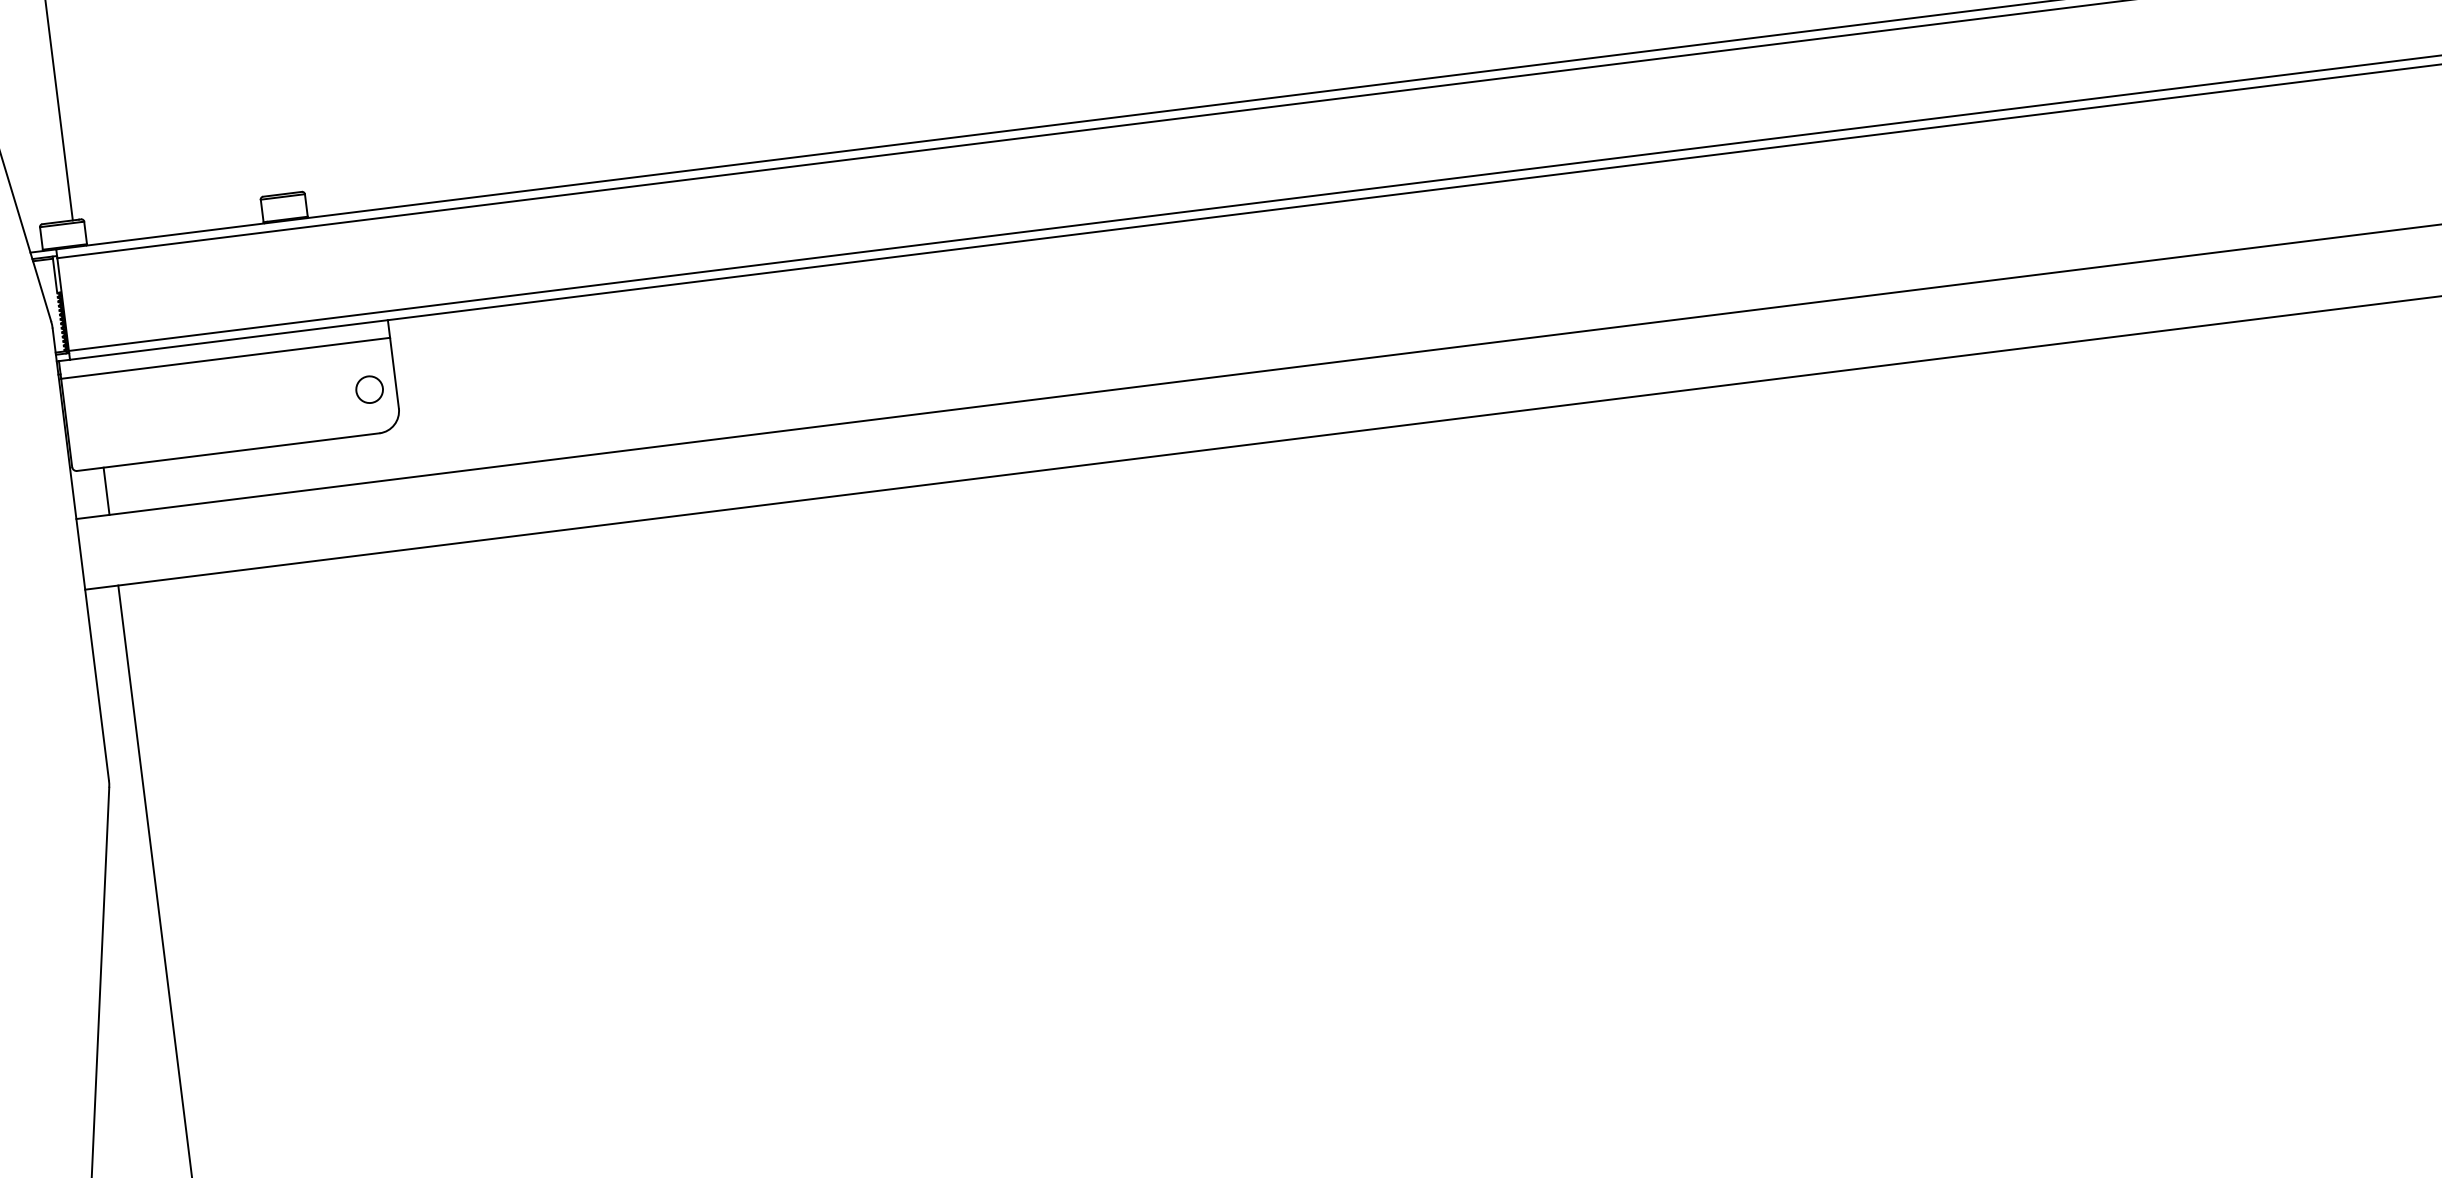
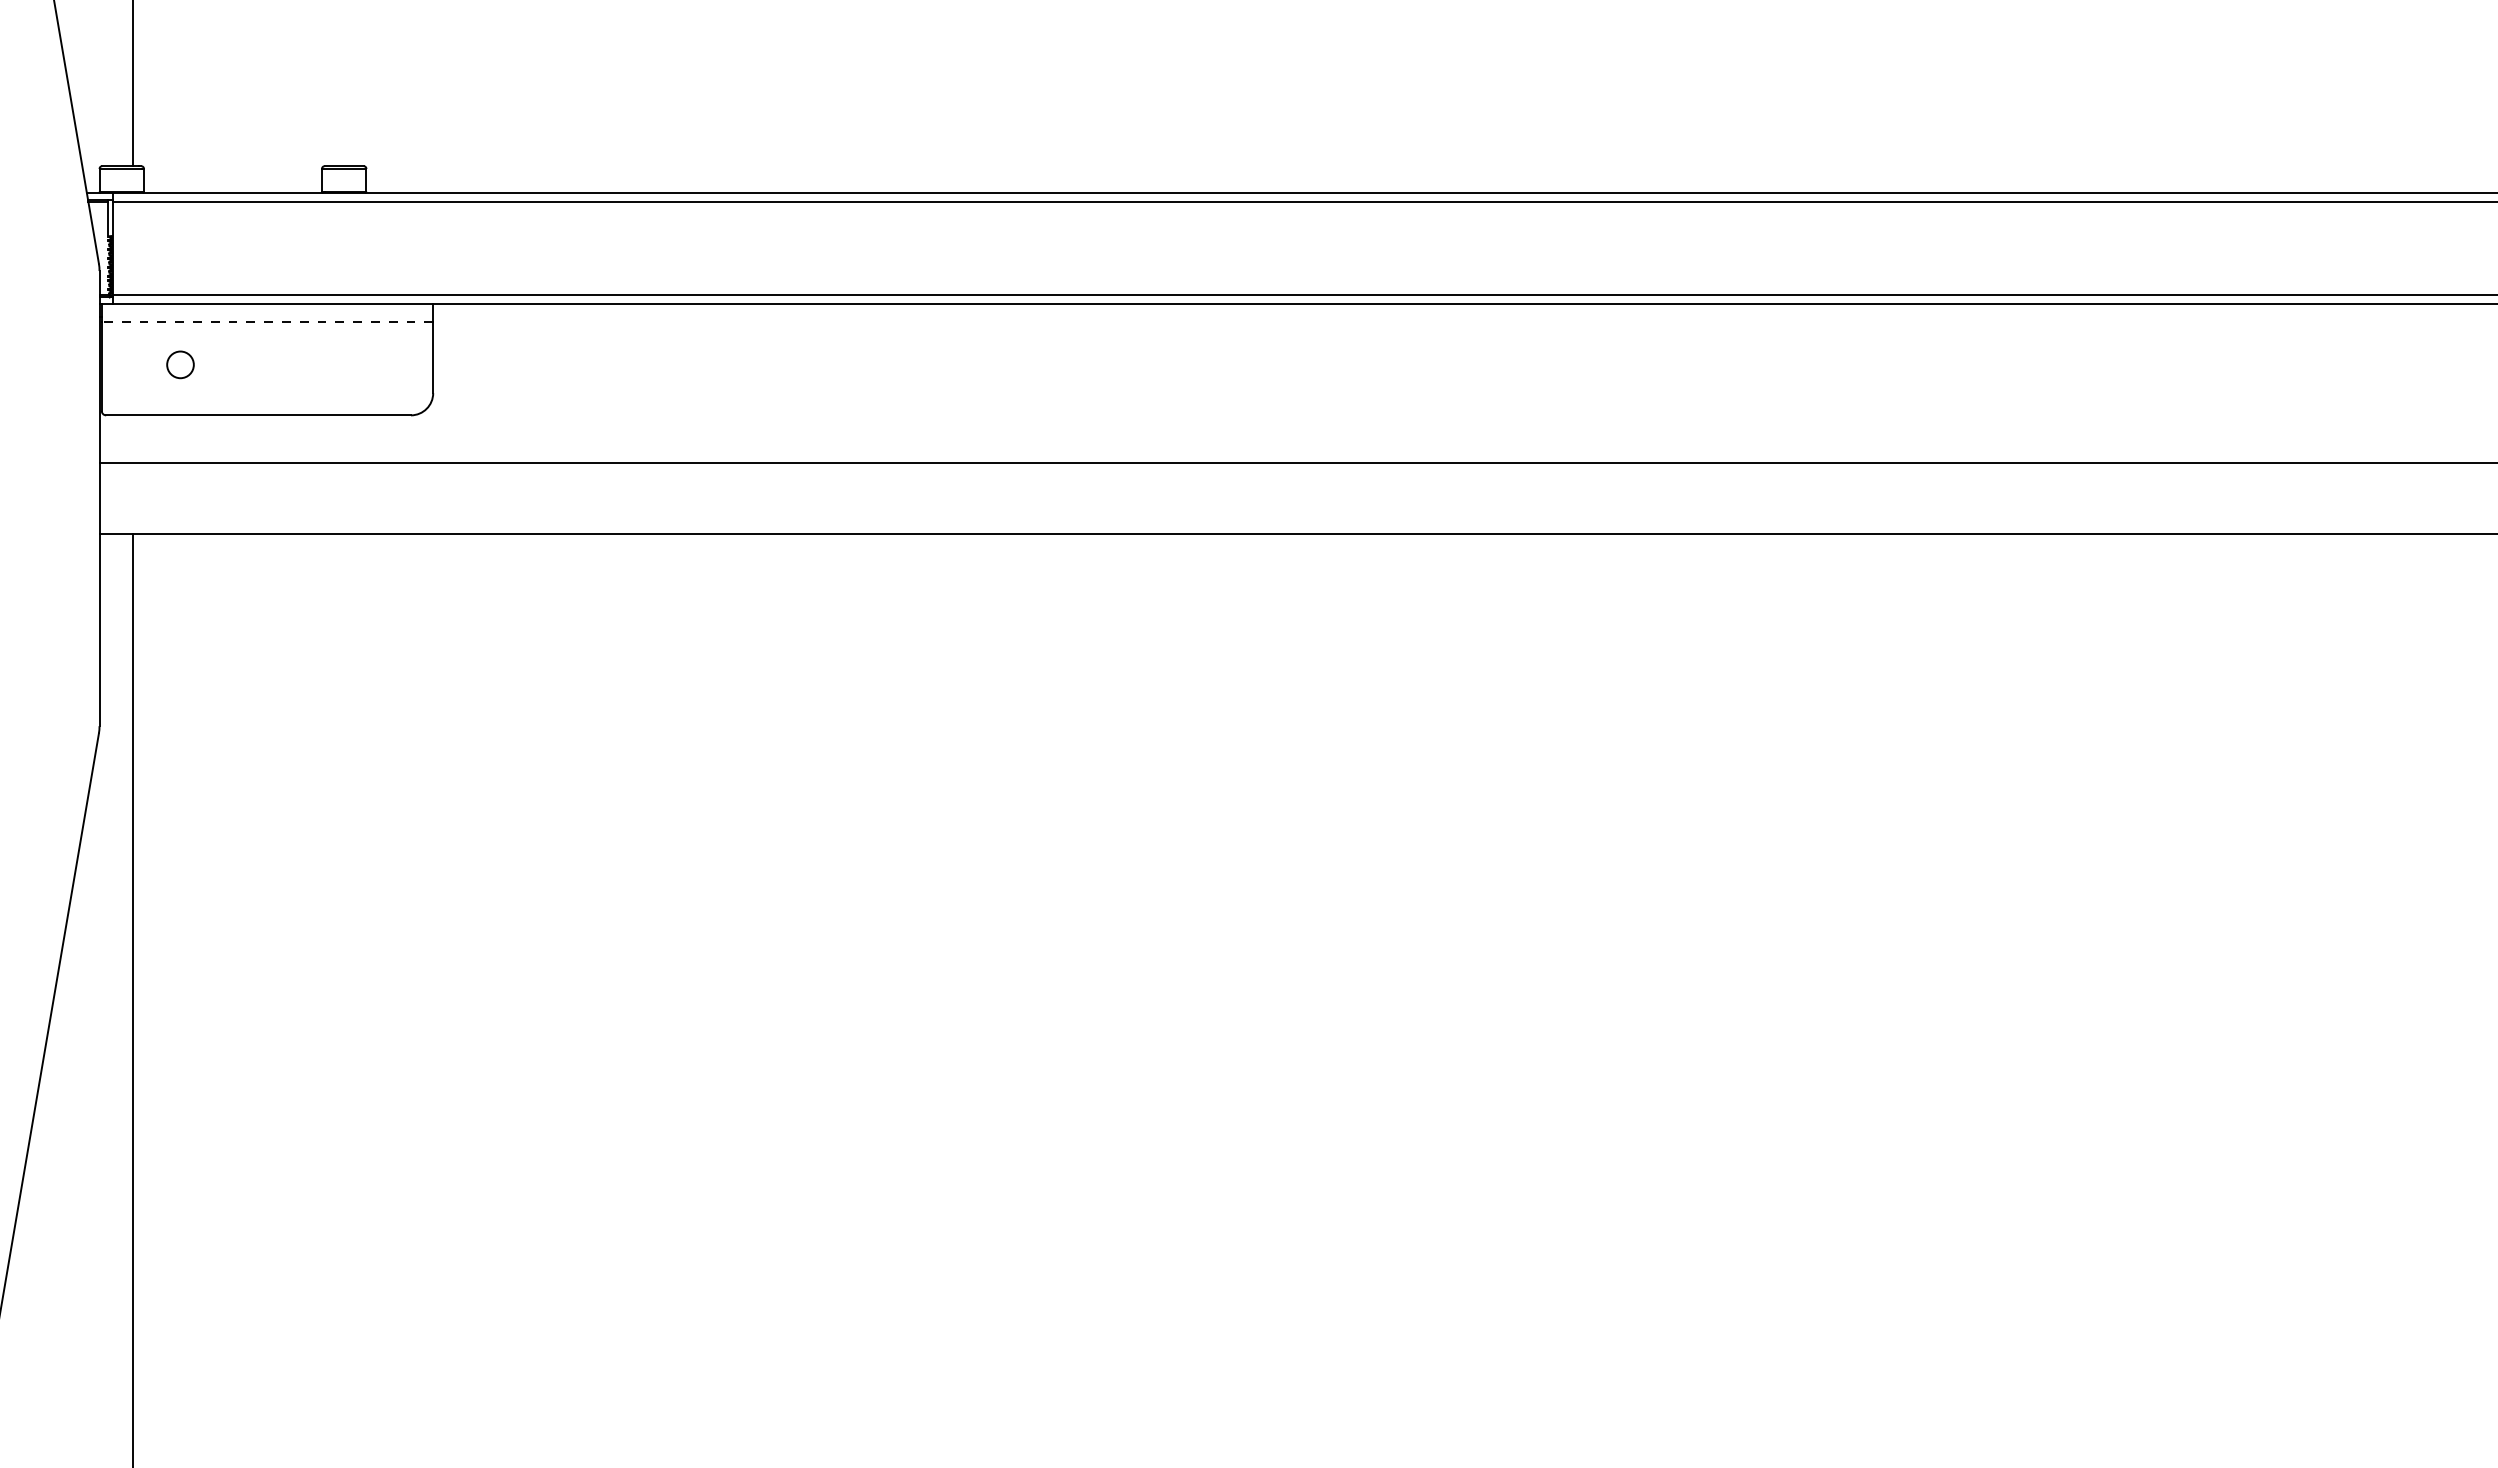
line: (225, 357) -> (267, 321), solid -> dashed
circle: (369, 389) -> (180, 364), moved
line: (106, 490) -> (132, 438), removed

